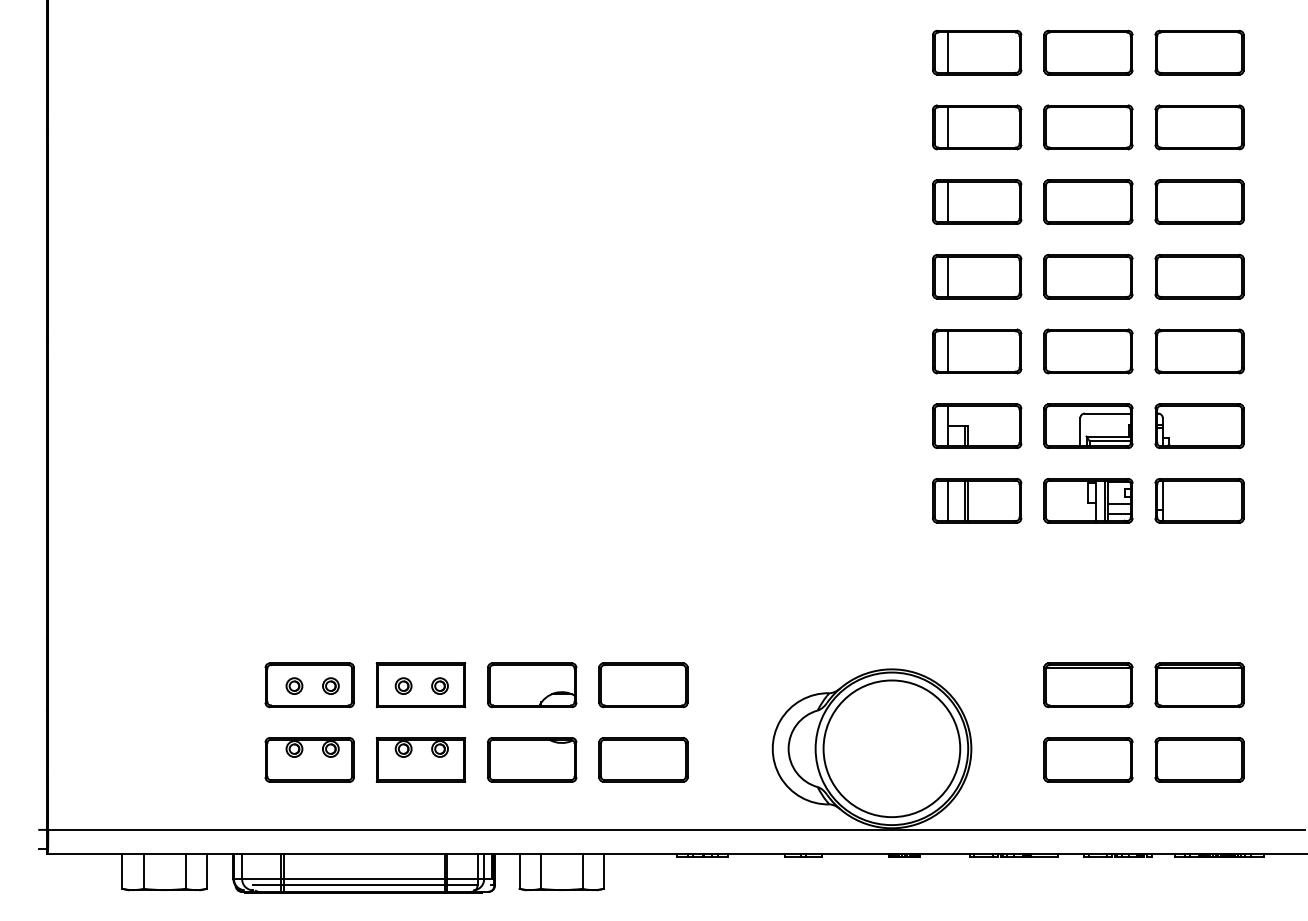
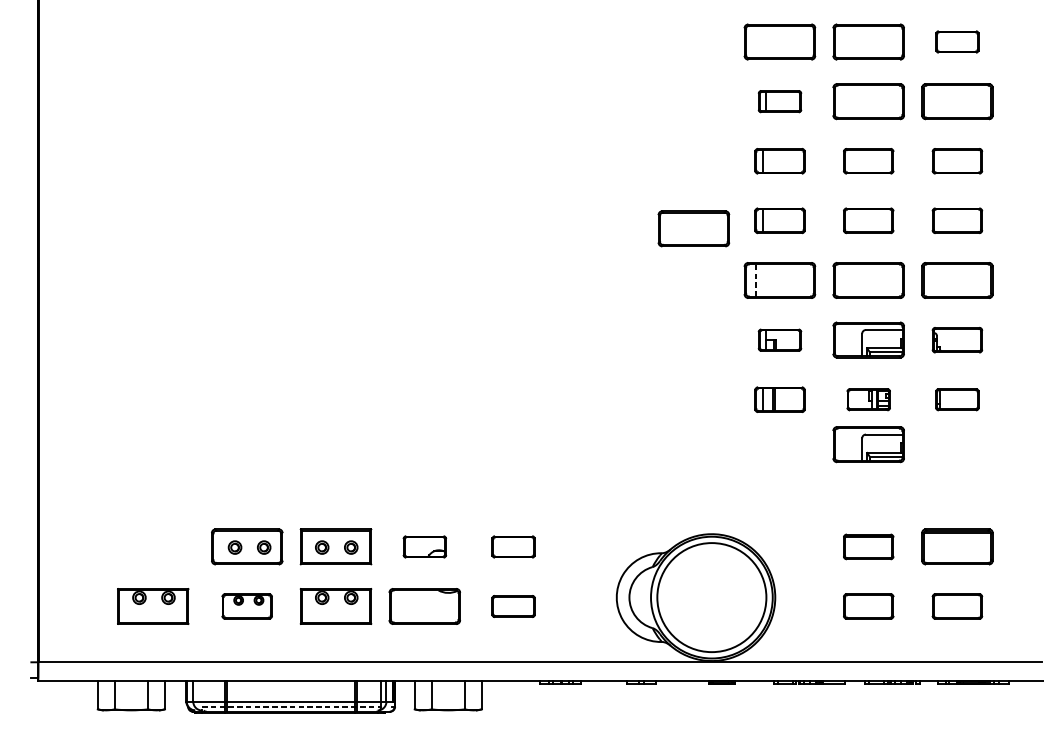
line: (947, 52) -> (756, 41), removed
part: (1199, 52) -> (957, 41), size x0.6
part: (977, 127) -> (780, 101), size x0.6
part: (977, 201) -> (780, 160), size x0.7
part: (1088, 201) -> (868, 160), size x0.7
part: (1199, 201) -> (957, 160), size x0.7
part: (977, 276) -> (780, 220), size x0.7
part: (1088, 276) -> (868, 220), size x0.7
part: (1199, 276) -> (957, 220), size x0.7
part: (869, 286) -> (693, 228), added
line: (947, 350) -> (756, 279), solid -> dashed
part: (977, 426) -> (780, 340), size x0.6
part: (1199, 426) -> (957, 340), size x0.7
part: (977, 500) -> (780, 399), size x0.7
part: (1088, 500) -> (868, 399), size x0.6
part: (1199, 500) -> (957, 399), size x0.6
part: (1088, 557) -> (868, 444), added
part: (532, 685) -> (425, 547), size x0.6
part: (643, 685) -> (513, 547), size x0.6
part: (1088, 685) -> (868, 547), size x0.7
part: (191, 759) -> (152, 606), added
part: (309, 759) -> (247, 606), size x0.7
part: (643, 759) -> (513, 606), size x0.6
part: (1088, 759) -> (868, 606), size x0.7
part: (1199, 759) -> (957, 606), size x0.7
line: (365, 885) -> (291, 706), solid -> dashed

